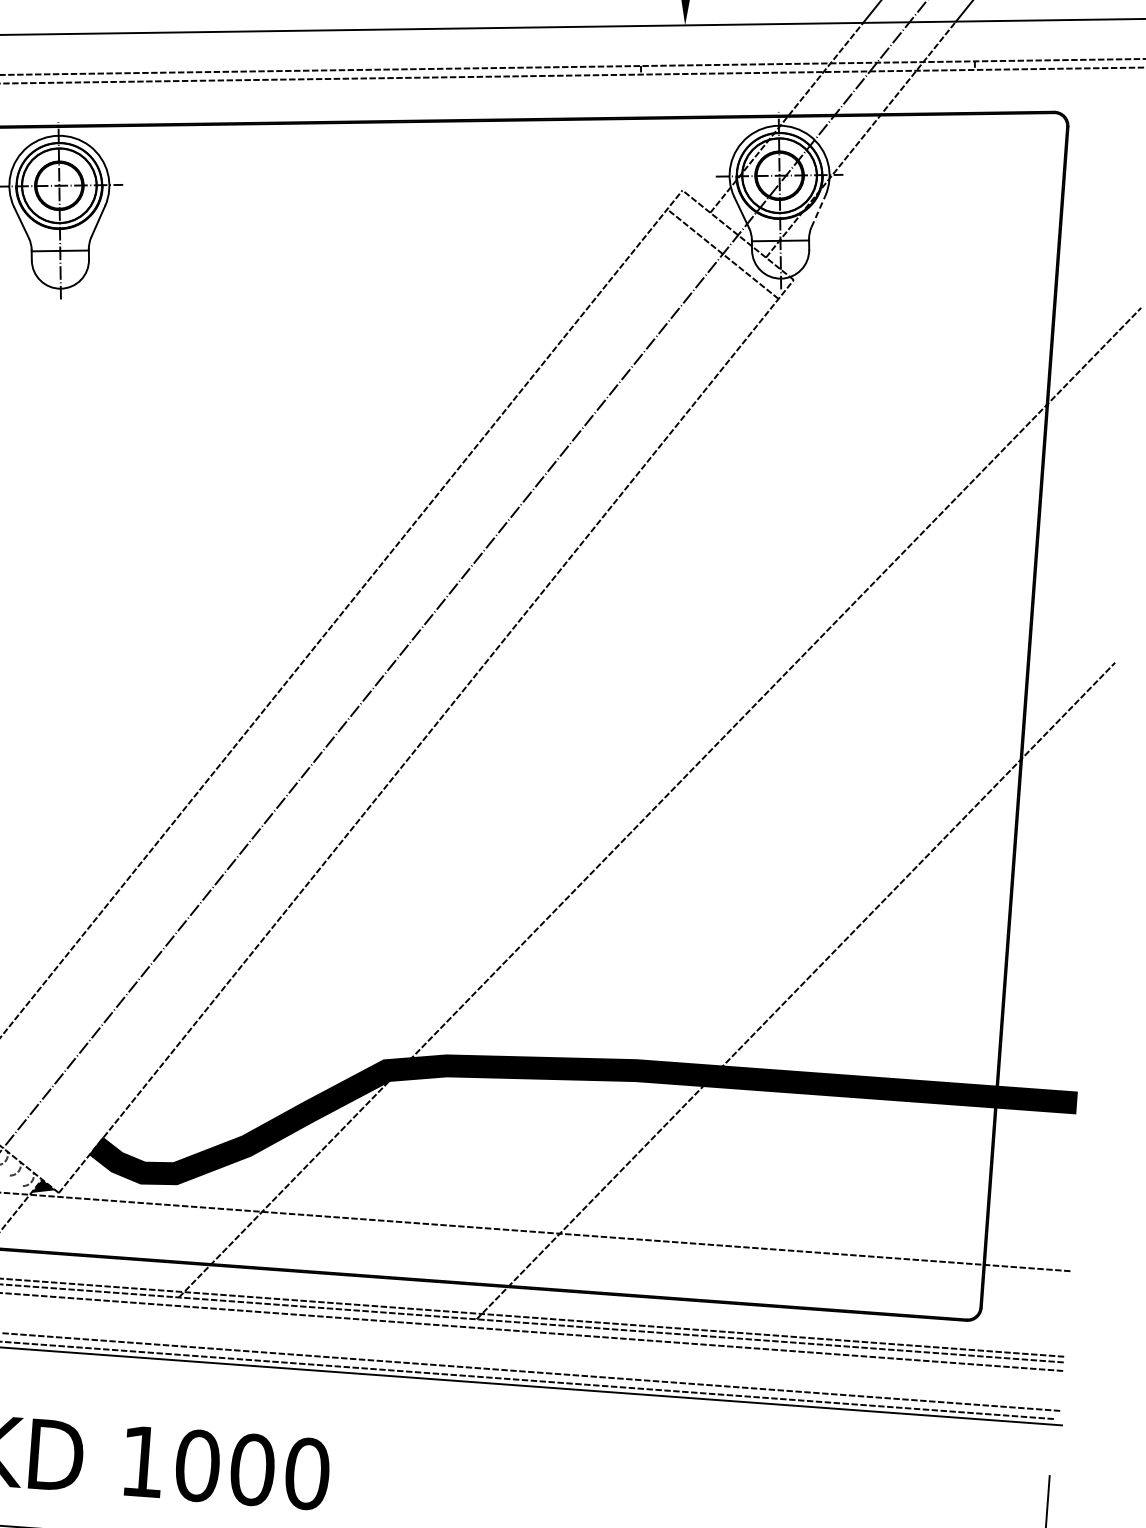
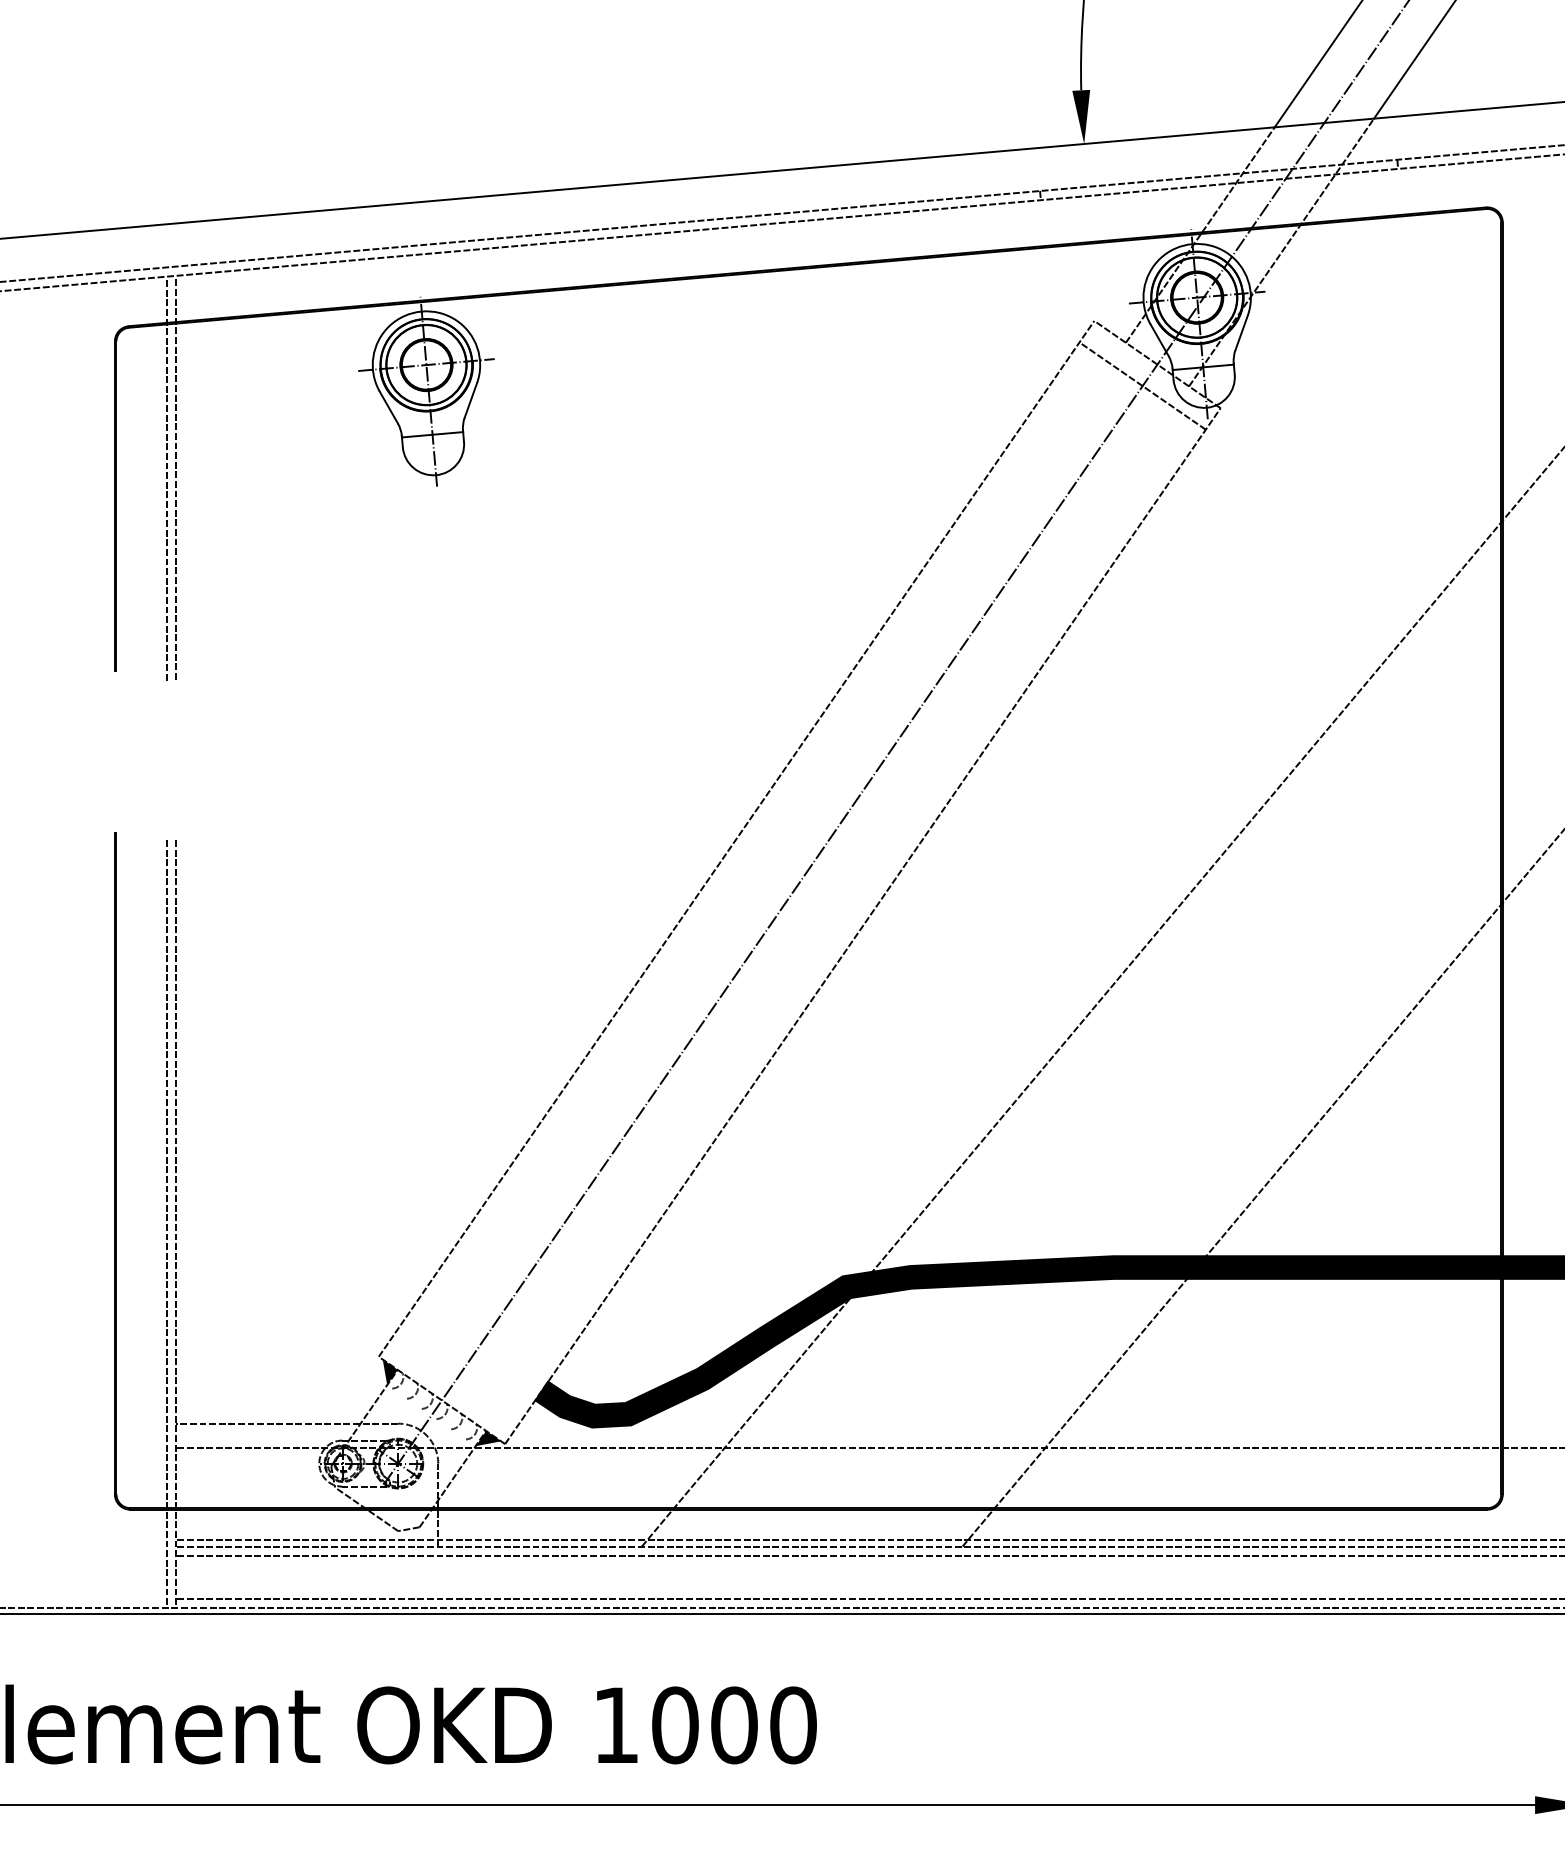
line: (818, 211) -> (1241, 332), dashed -> solid

